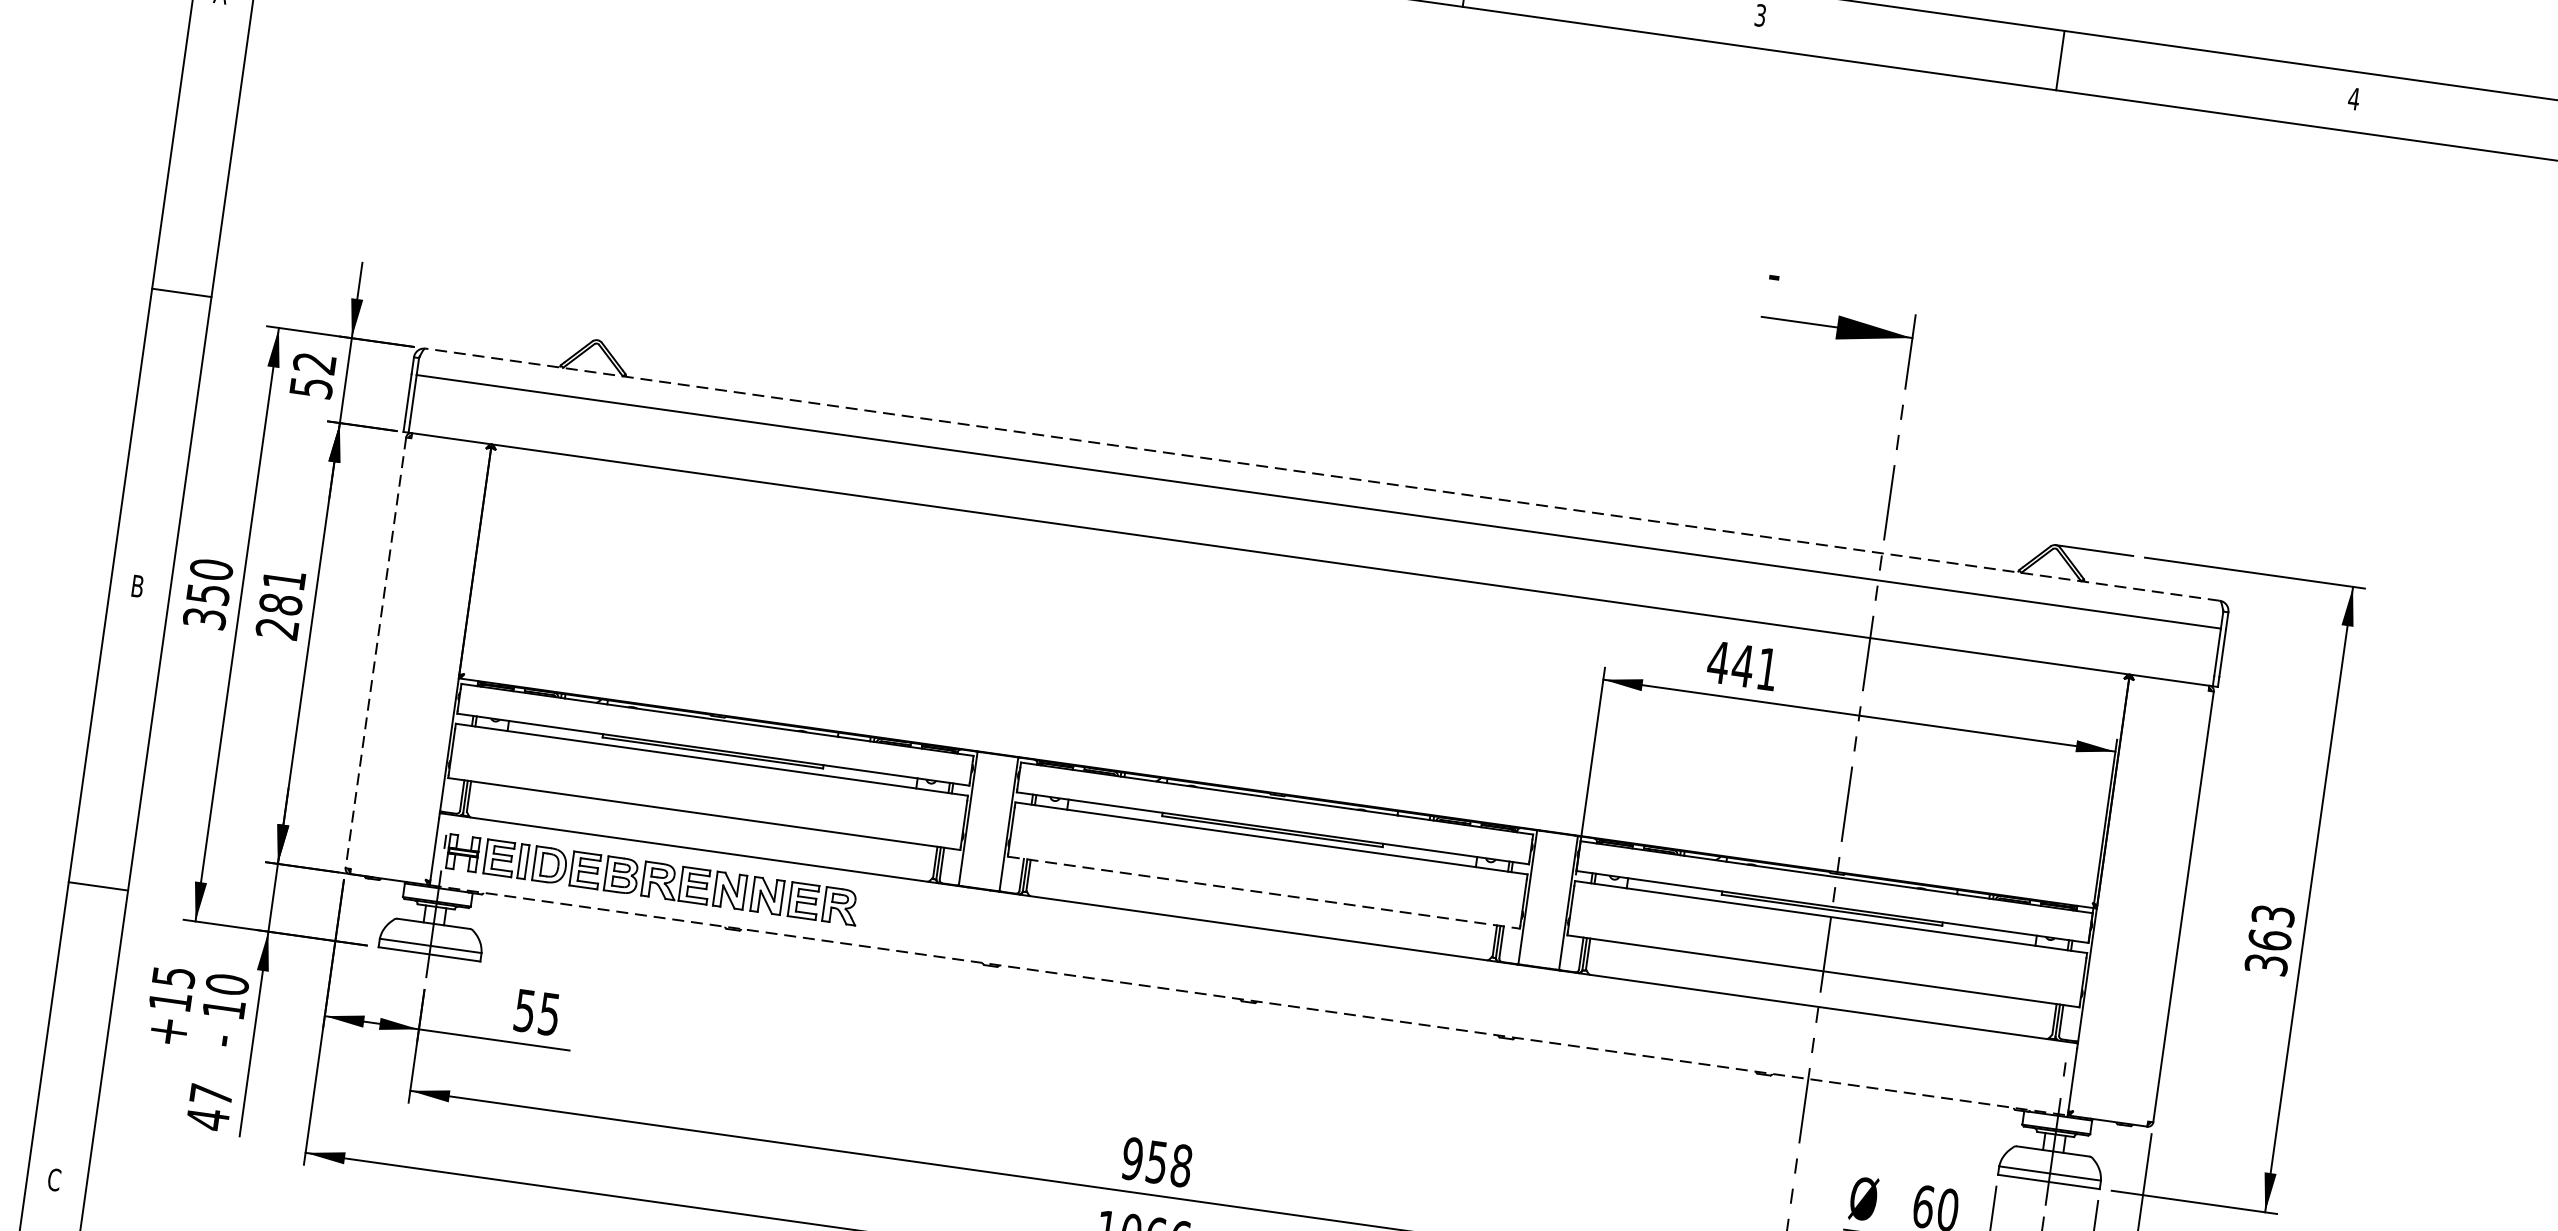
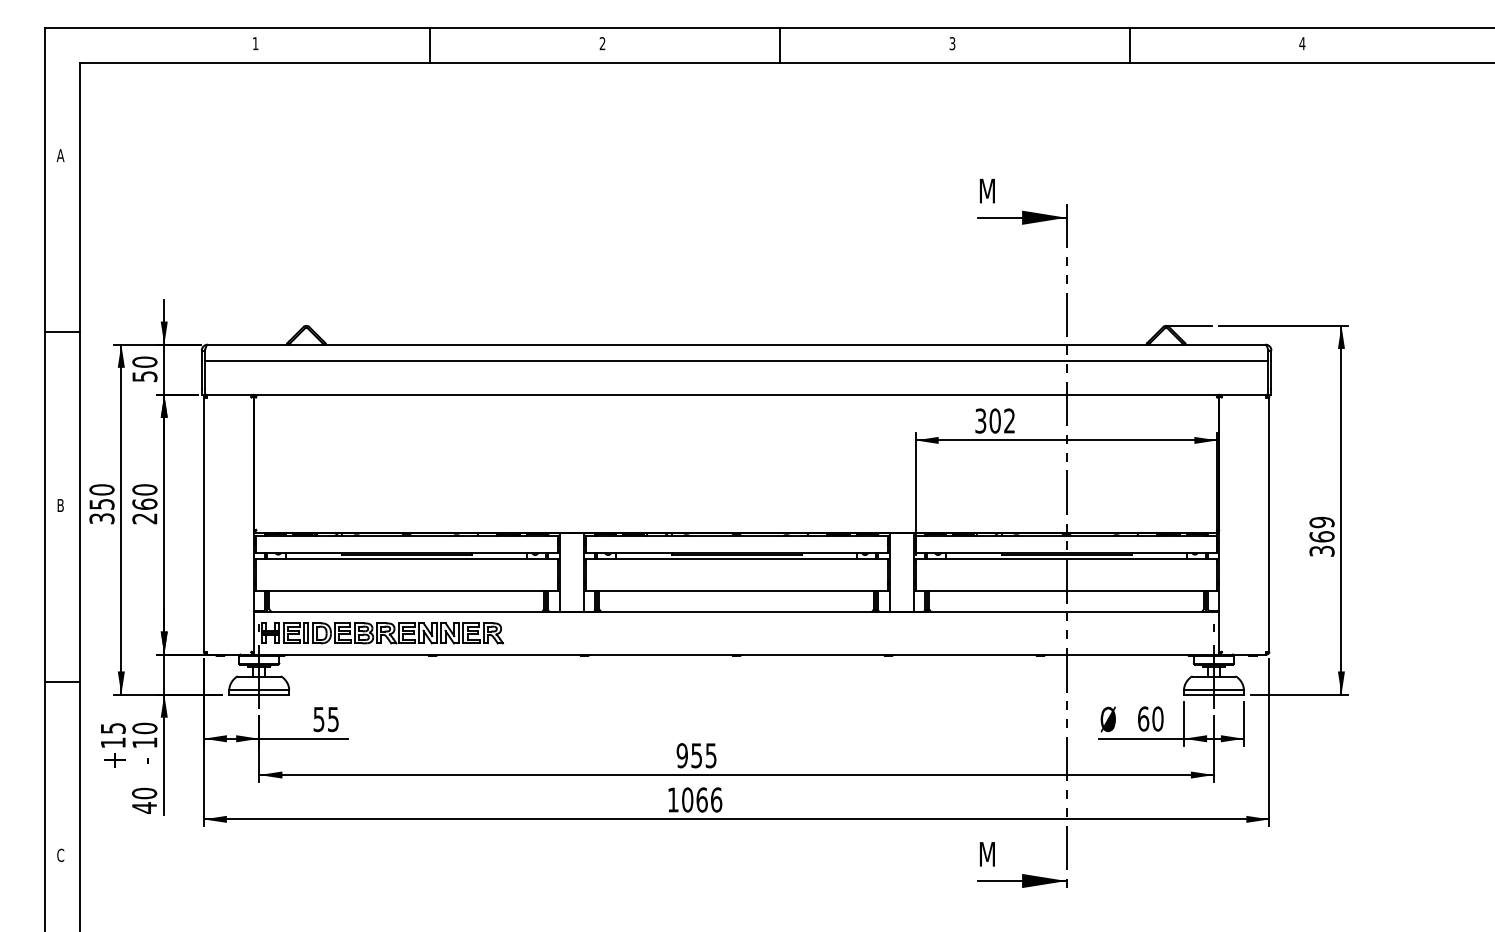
text: (1783, 272) -> (986, 190), - -> M
text: (314, 362) -> (144, 361), 52 -> 50
line: (1322, 474) -> (736, 344), dashed -> solid
text: (282, 591) -> (144, 496), 281 -> 260
line: (375, 652) -> (203, 524), dashed -> solid
text: (1741, 664) -> (994, 420), 441 -> 302
line: (1263, 893) -> (736, 591), dashed -> solid
text: (2272, 915) -> (1321, 522), 363 -> 369
line: (1248, 1000) -> (736, 654), dashed -> solid
text: (211, 1094) -> (144, 793), 47 -> 40
text: (1180, 1165) -> (710, 755), 958 -> 955

